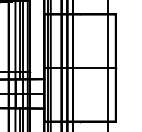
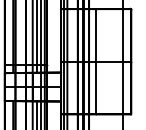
line: (80, 67) -> (96, 61), added

